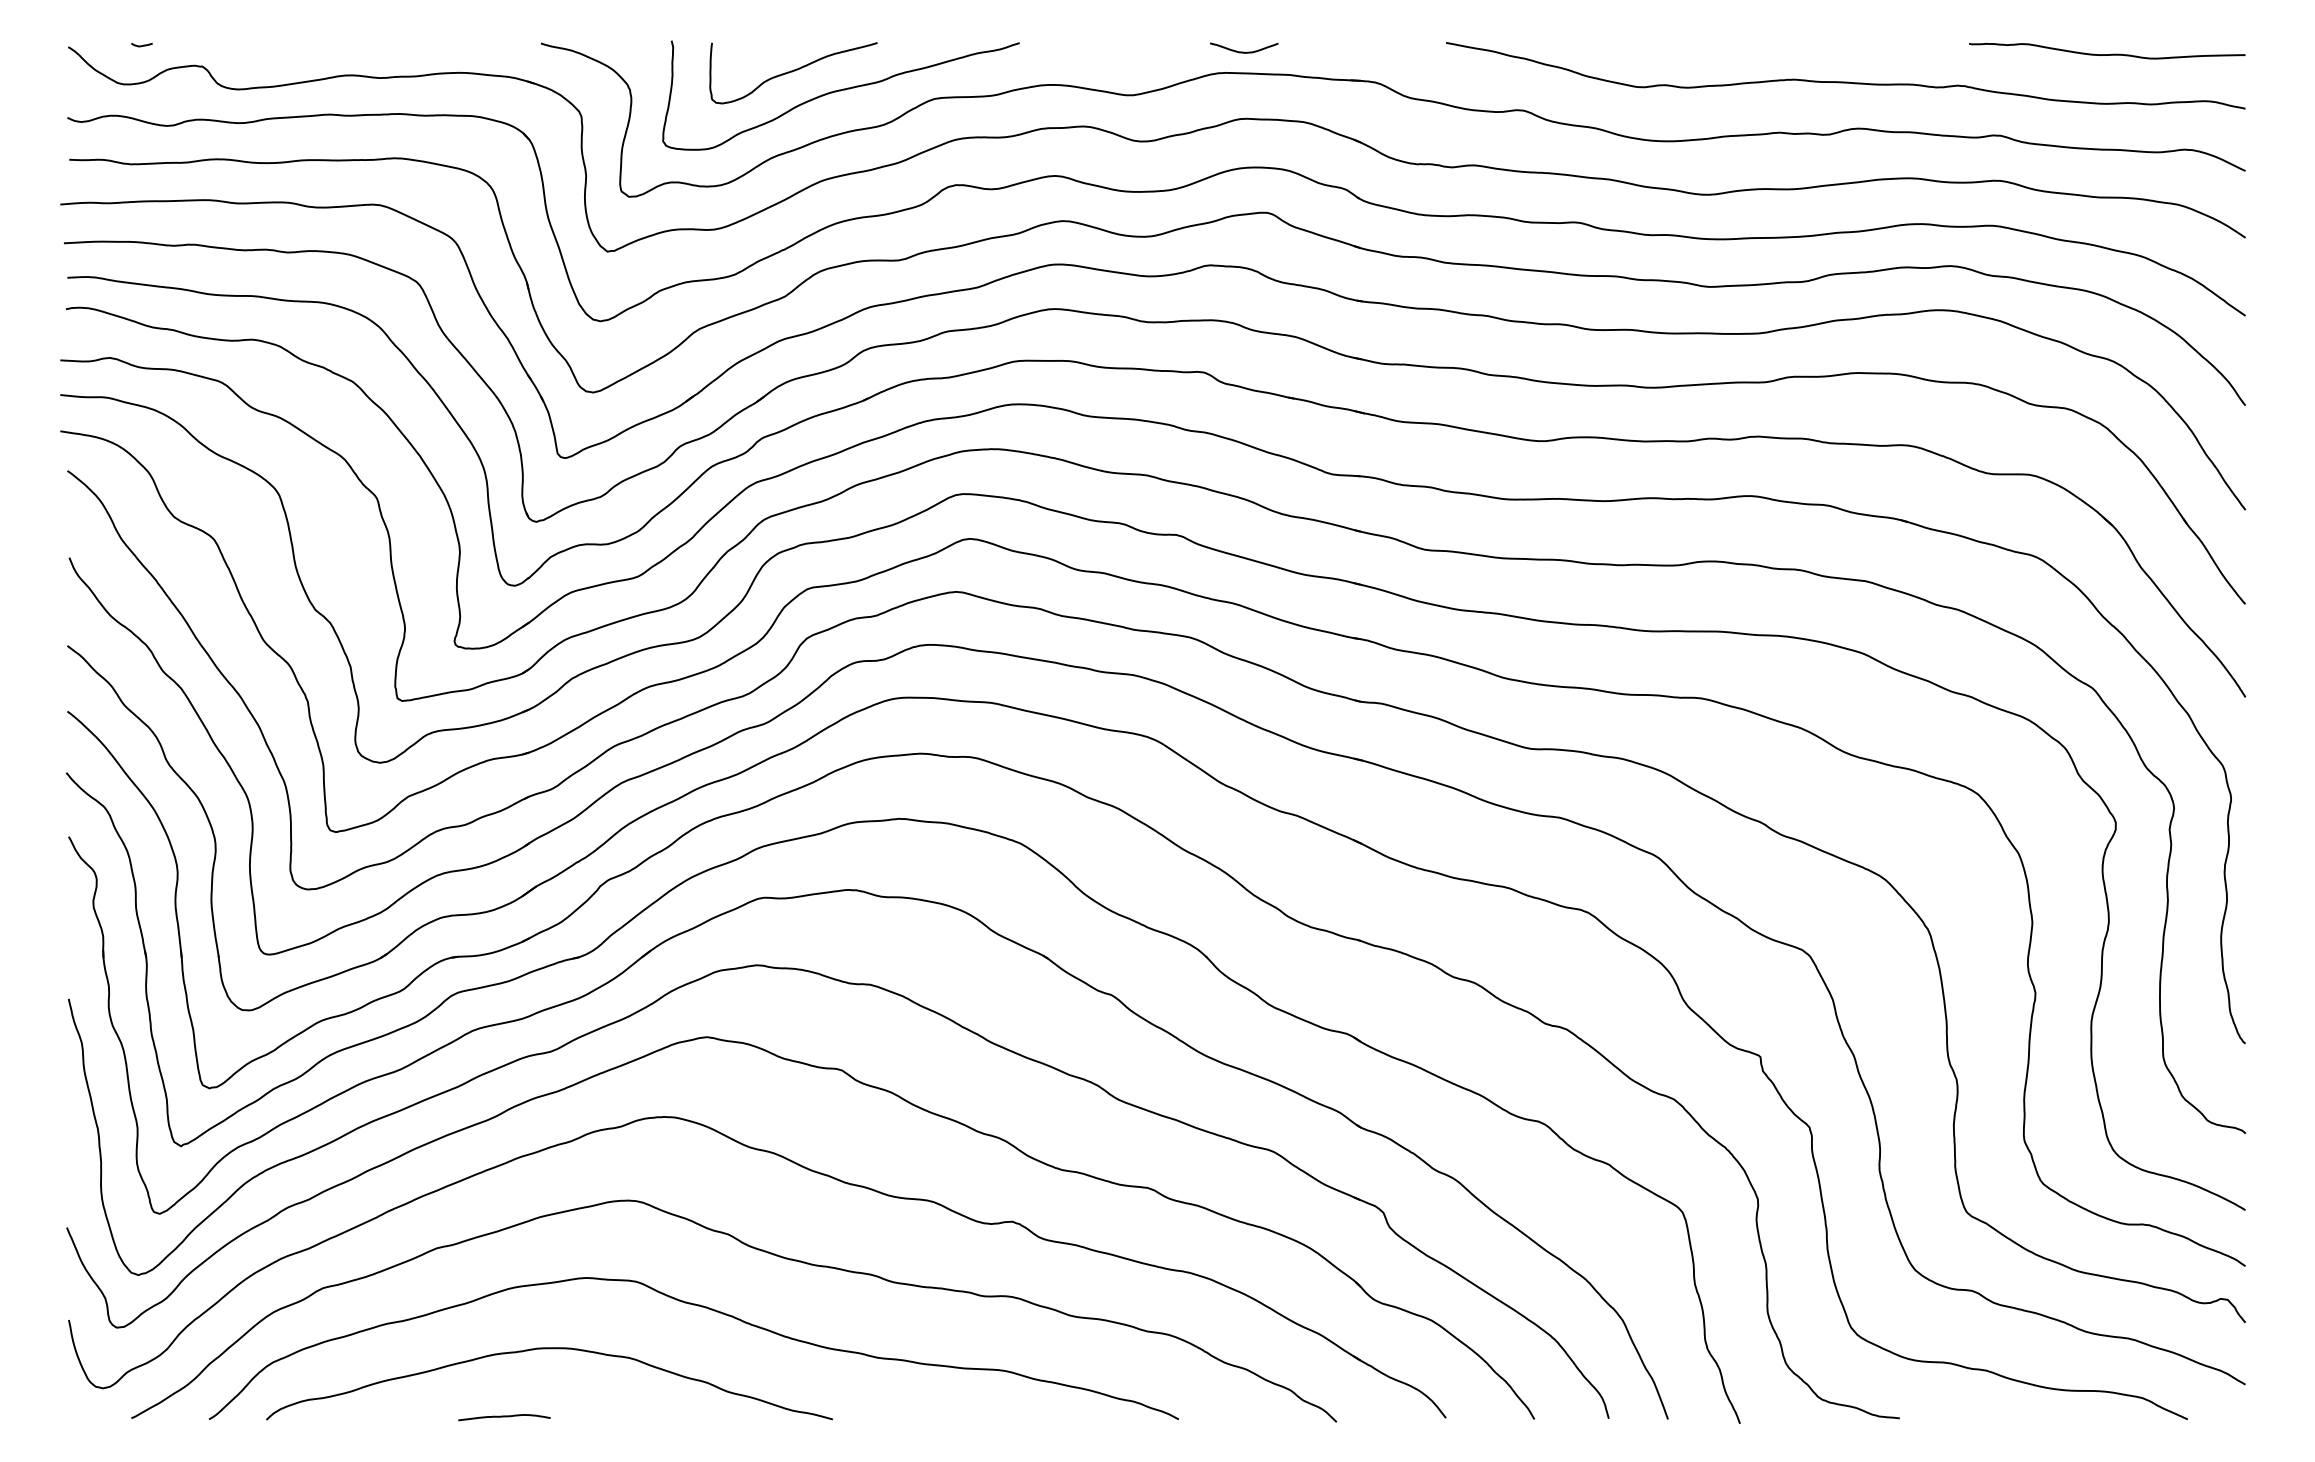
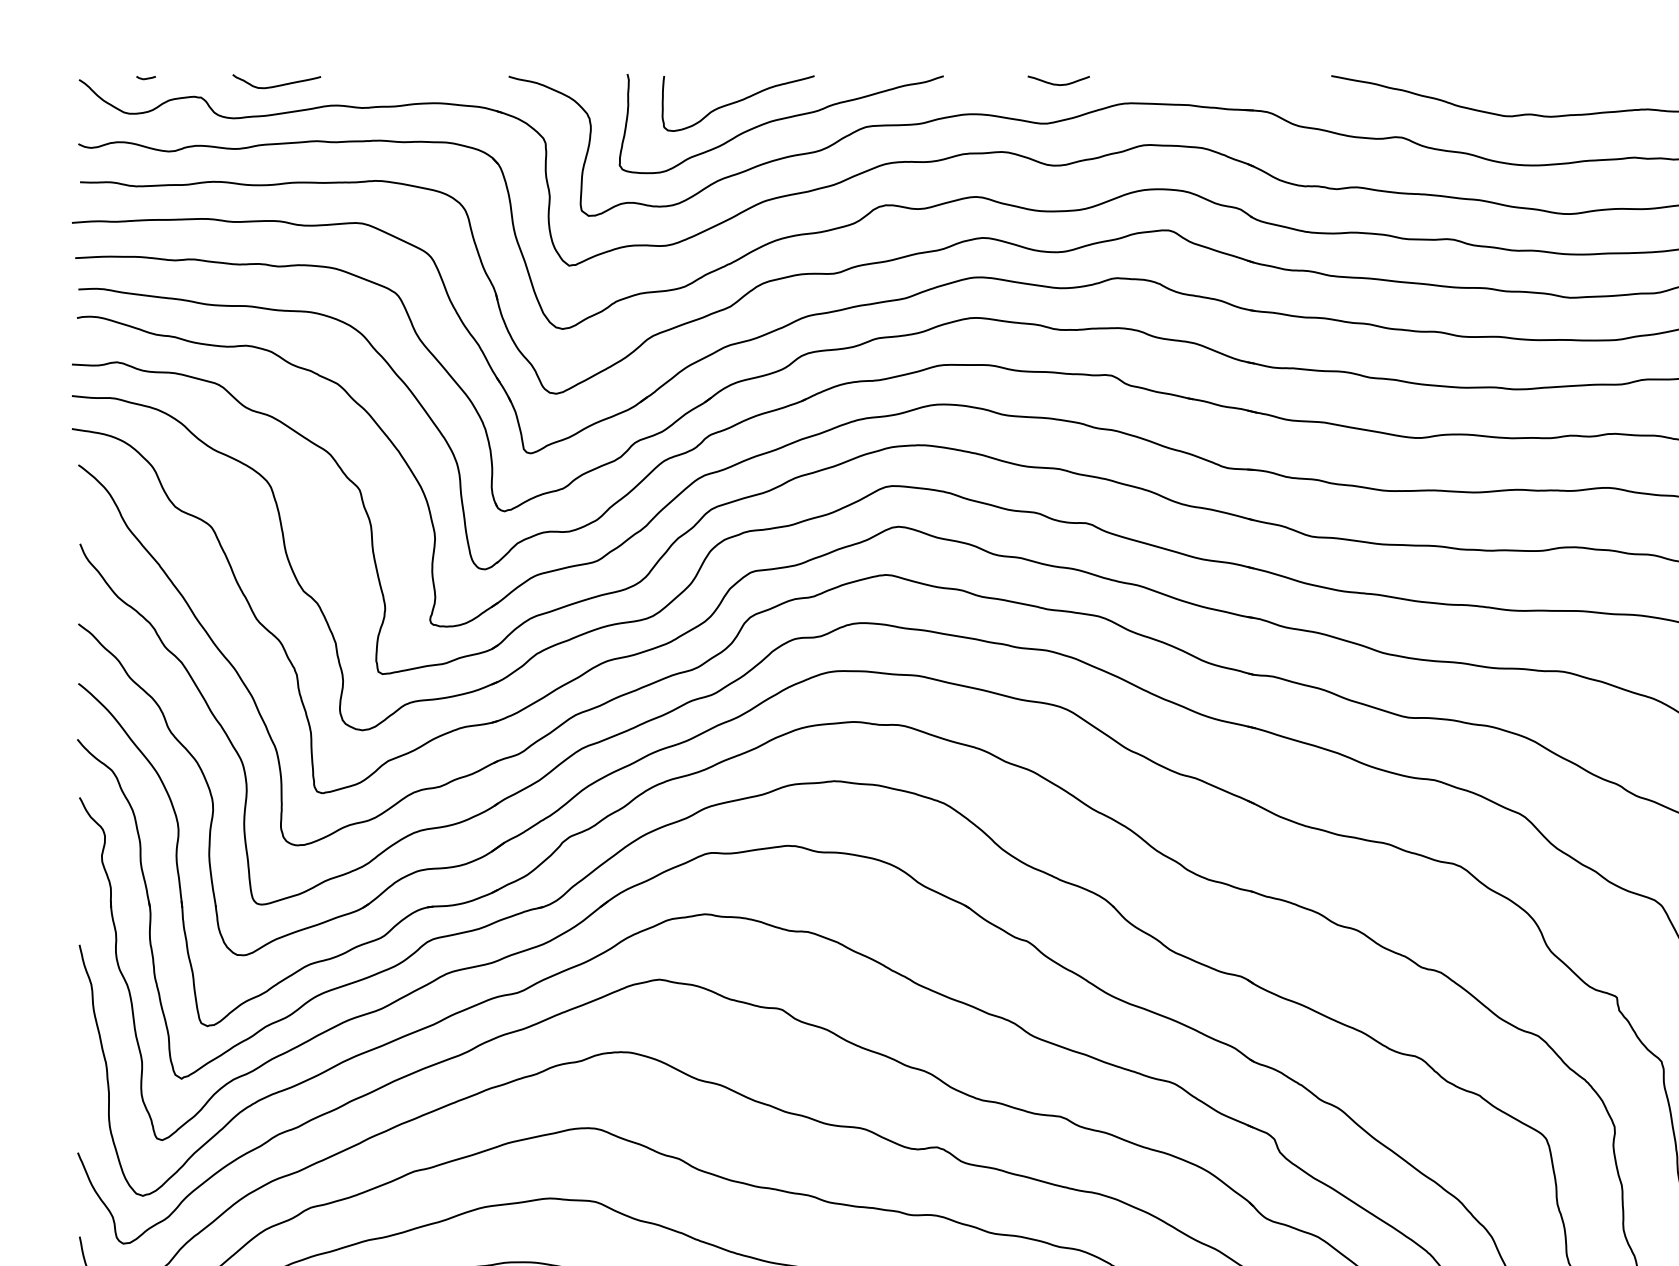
curve: (1244, 51) -> (1059, 83), moved
curve: (287, 52) -> (278, 84), added

